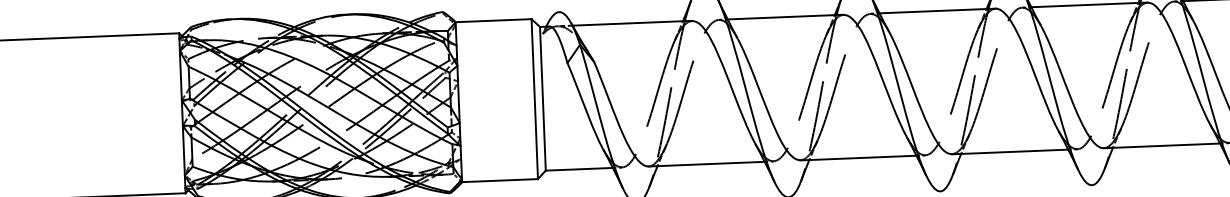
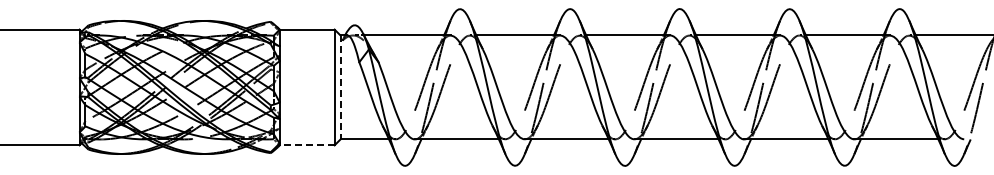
line: (542, 98) -> (340, 87), solid -> dashed
line: (499, 180) -> (306, 145), solid -> dashed

